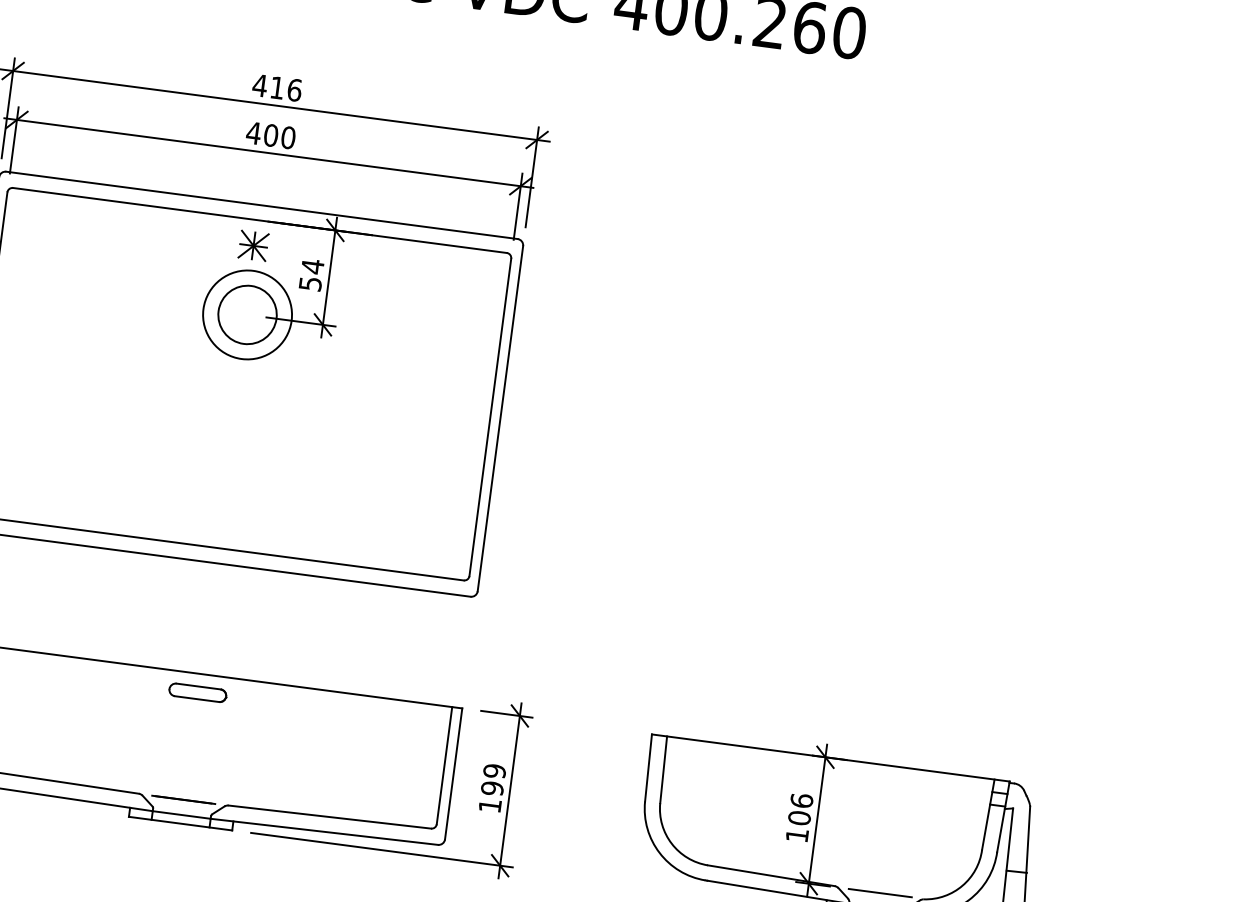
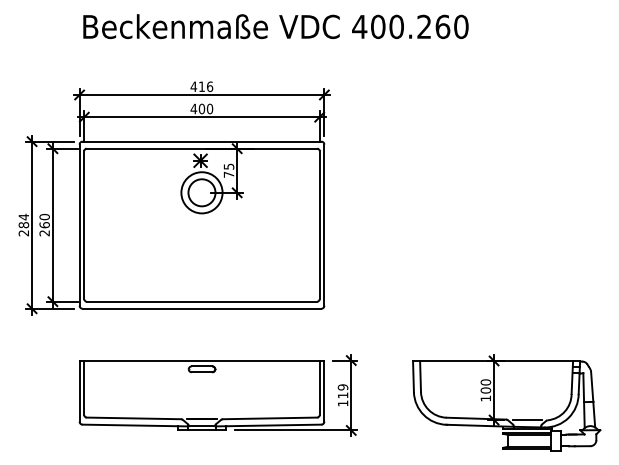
text: (310, 274) -> (228, 170), 54 -> 75
text: (491, 788) -> (342, 395), 199 -> 119
text: (801, 800) -> (485, 382), 106 -> 100

